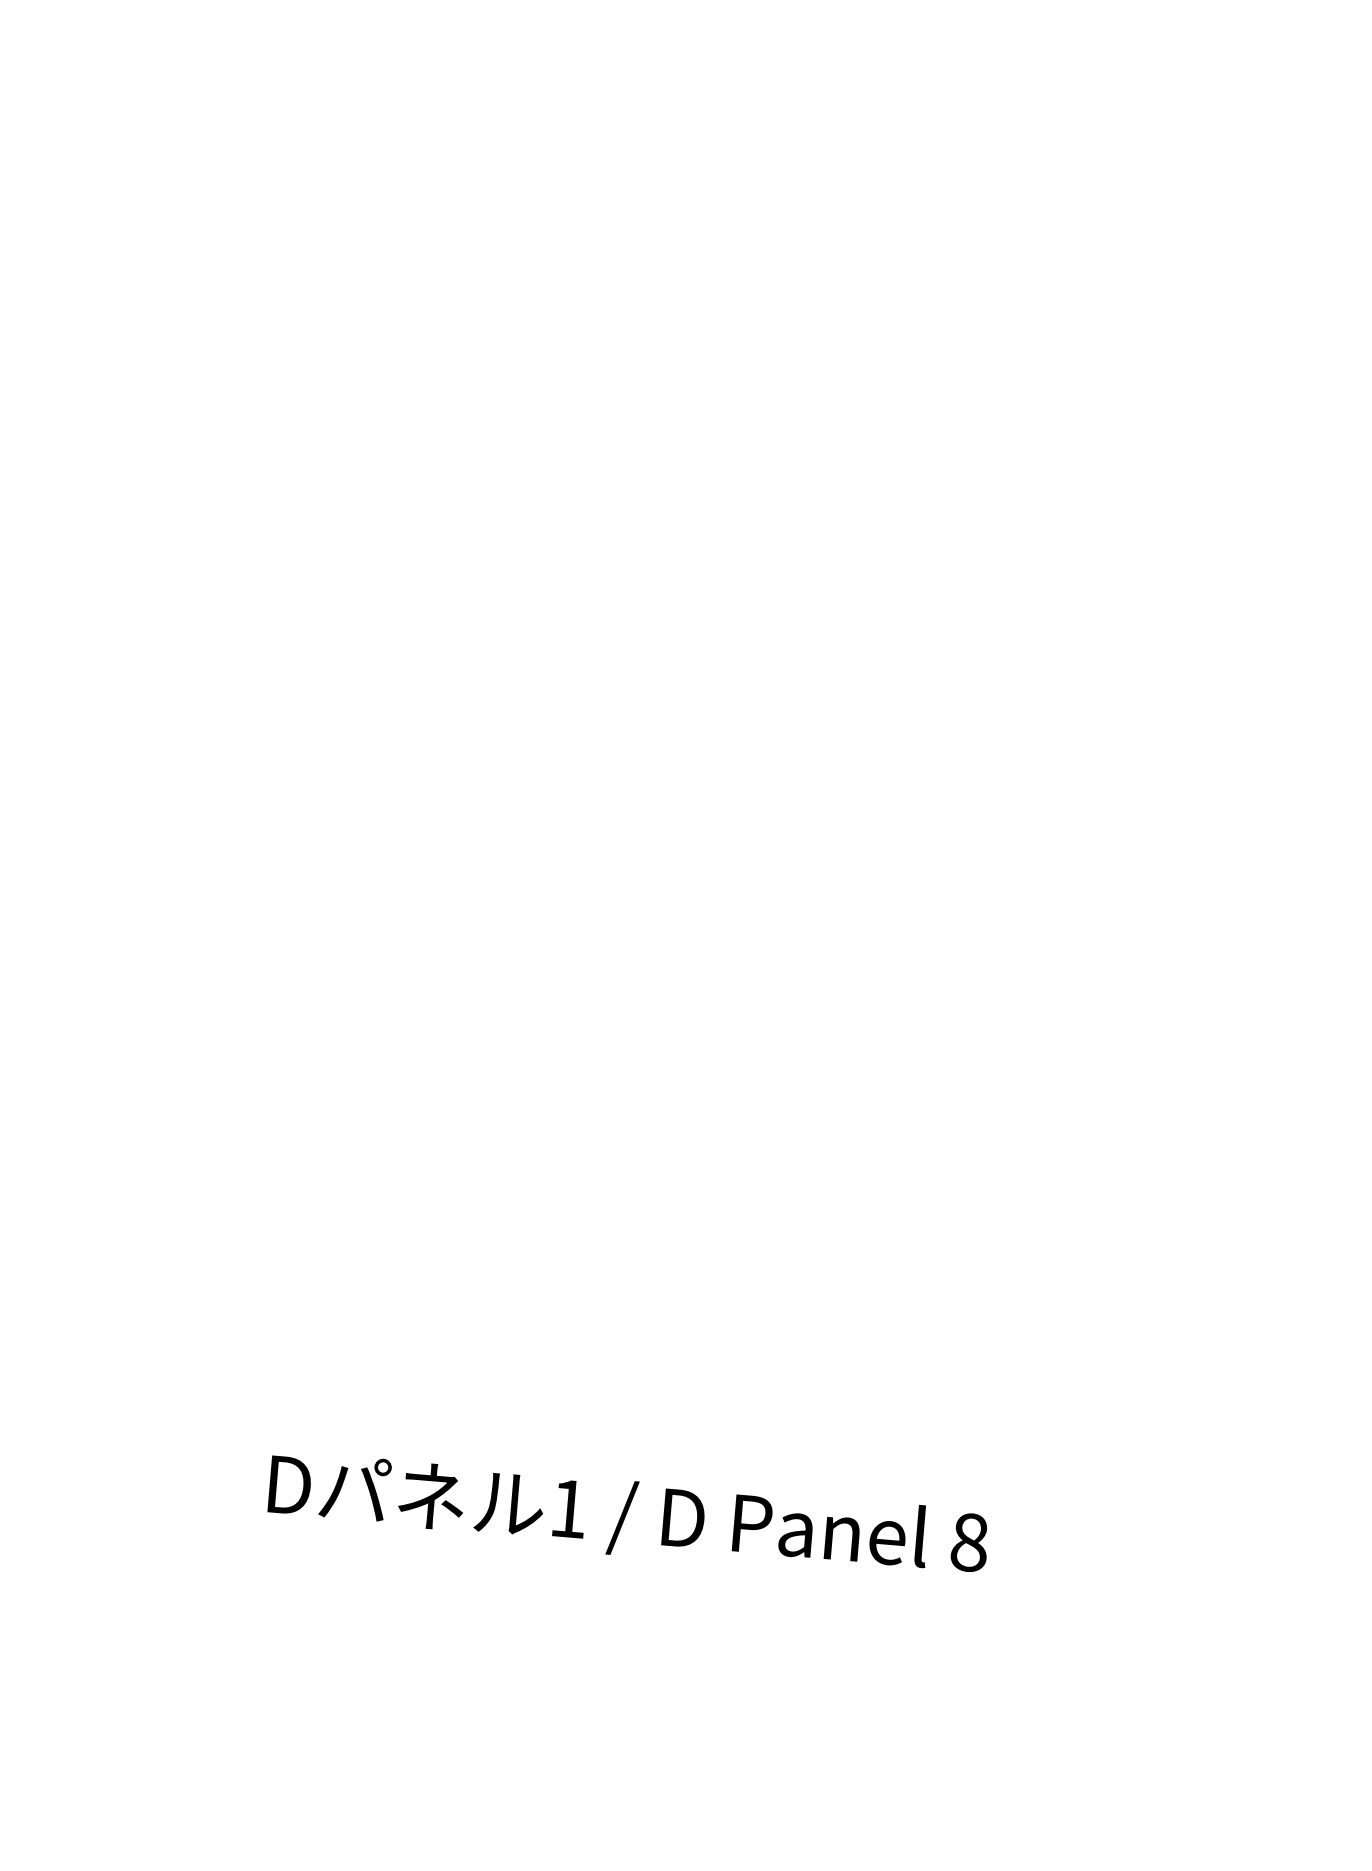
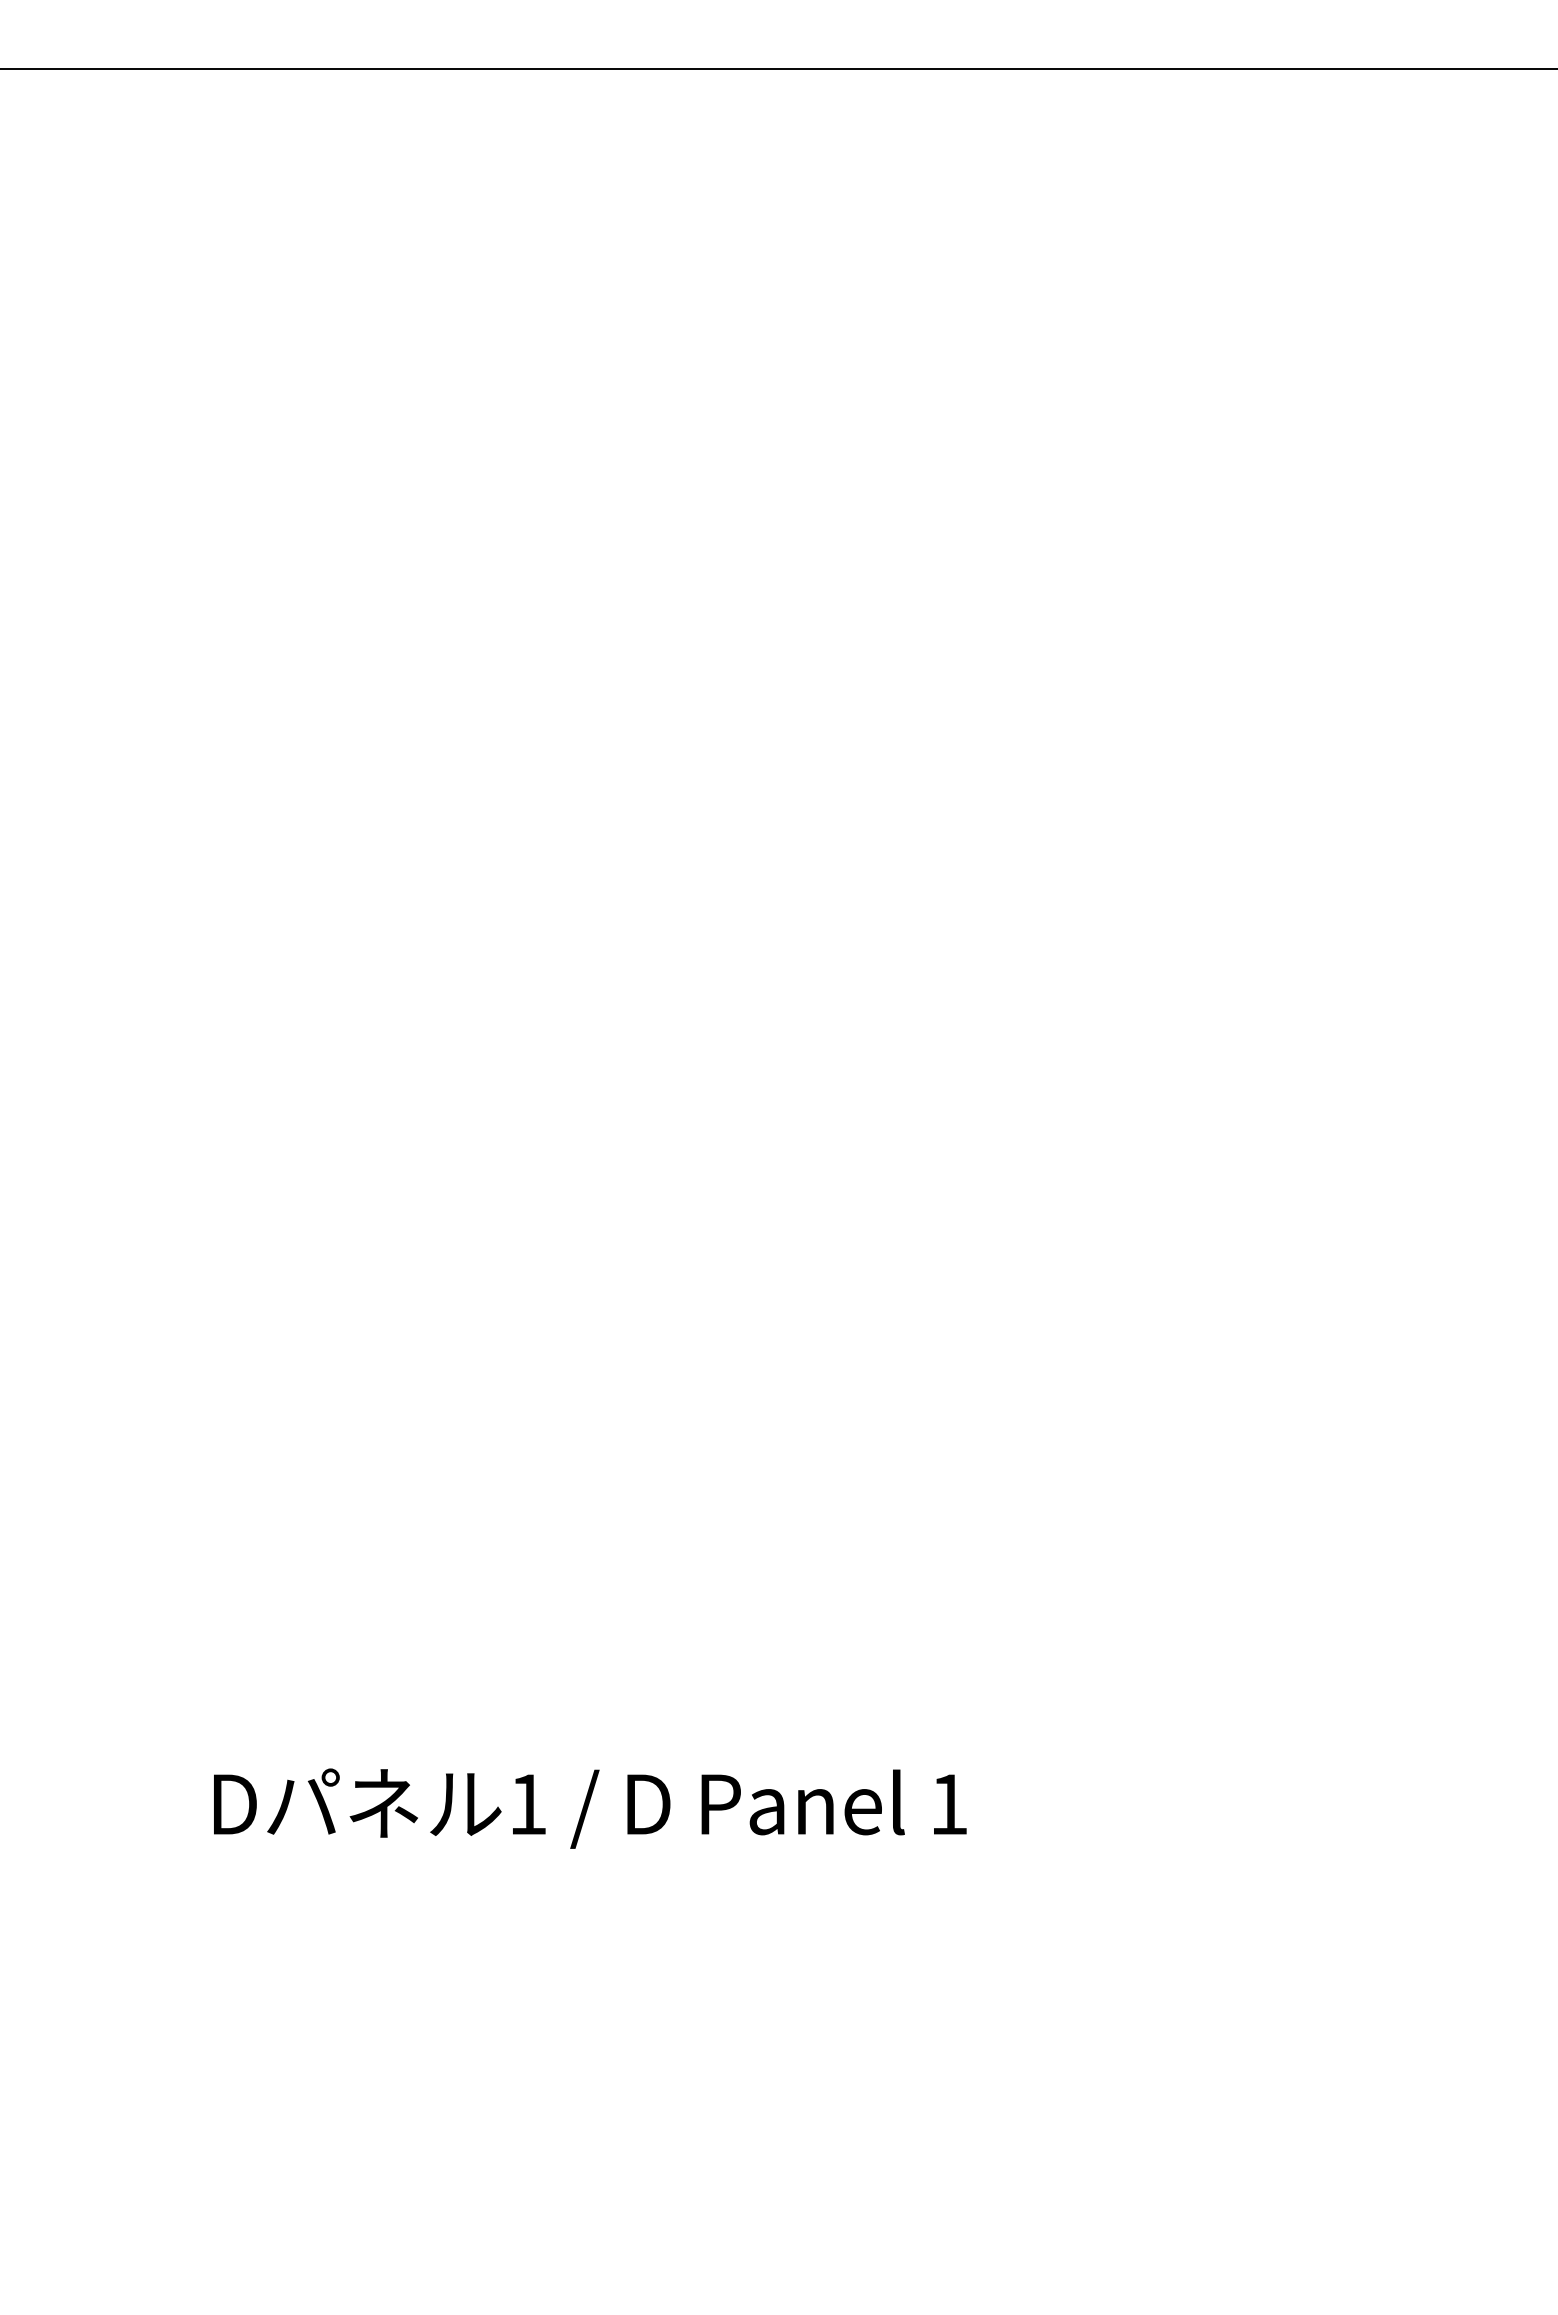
text: (970, 1542) -> (949, 1804), 8 -> 1

